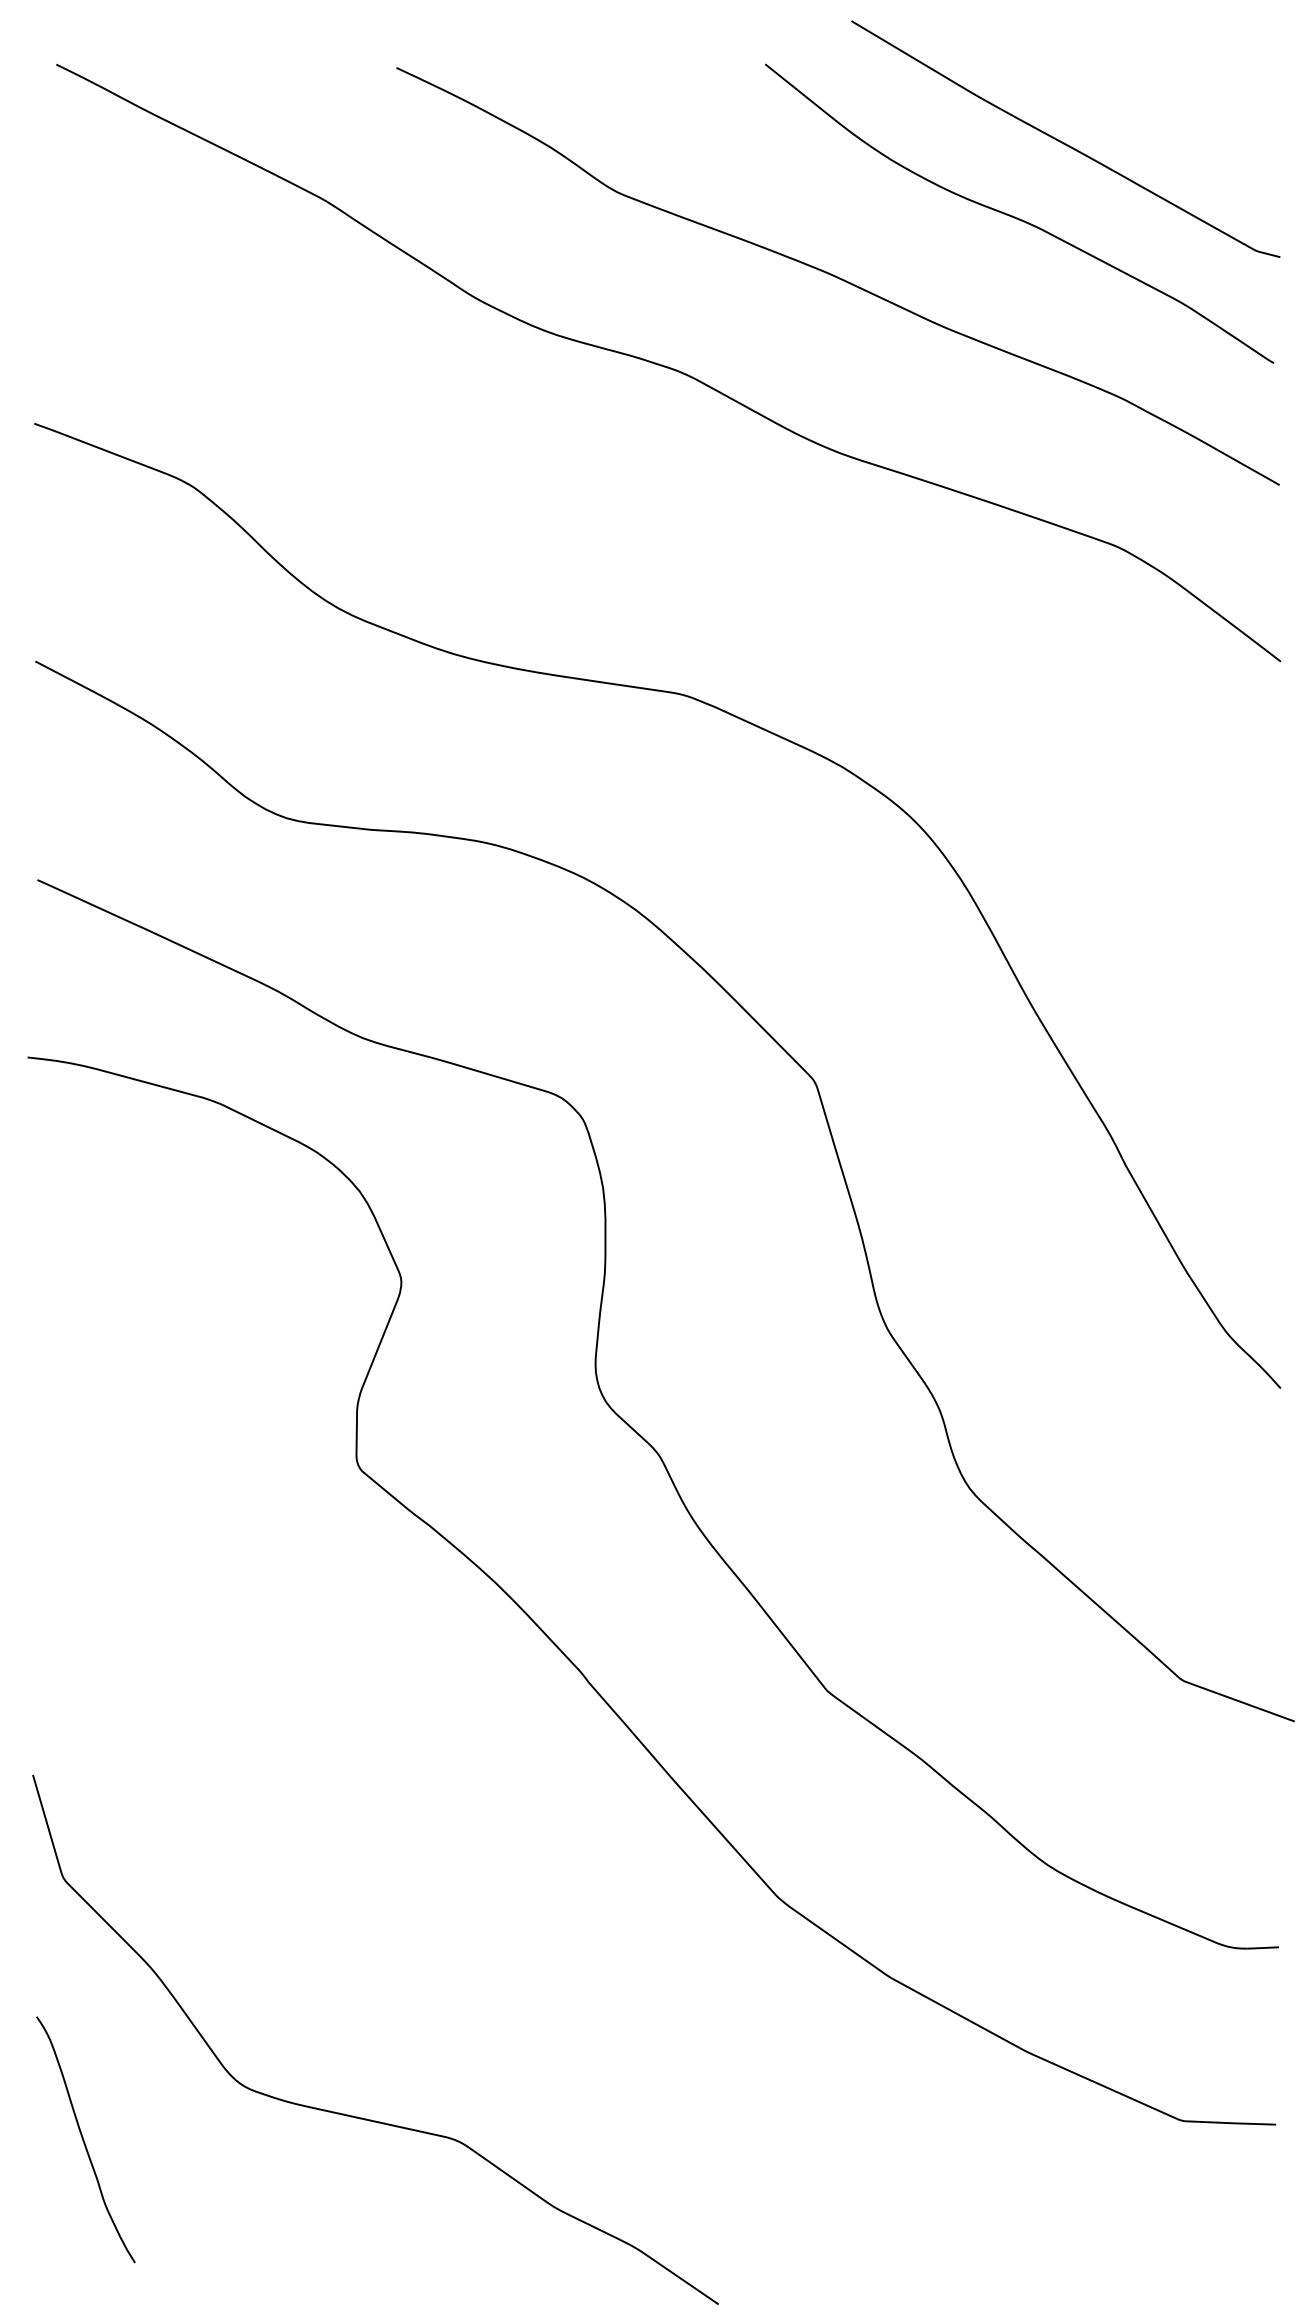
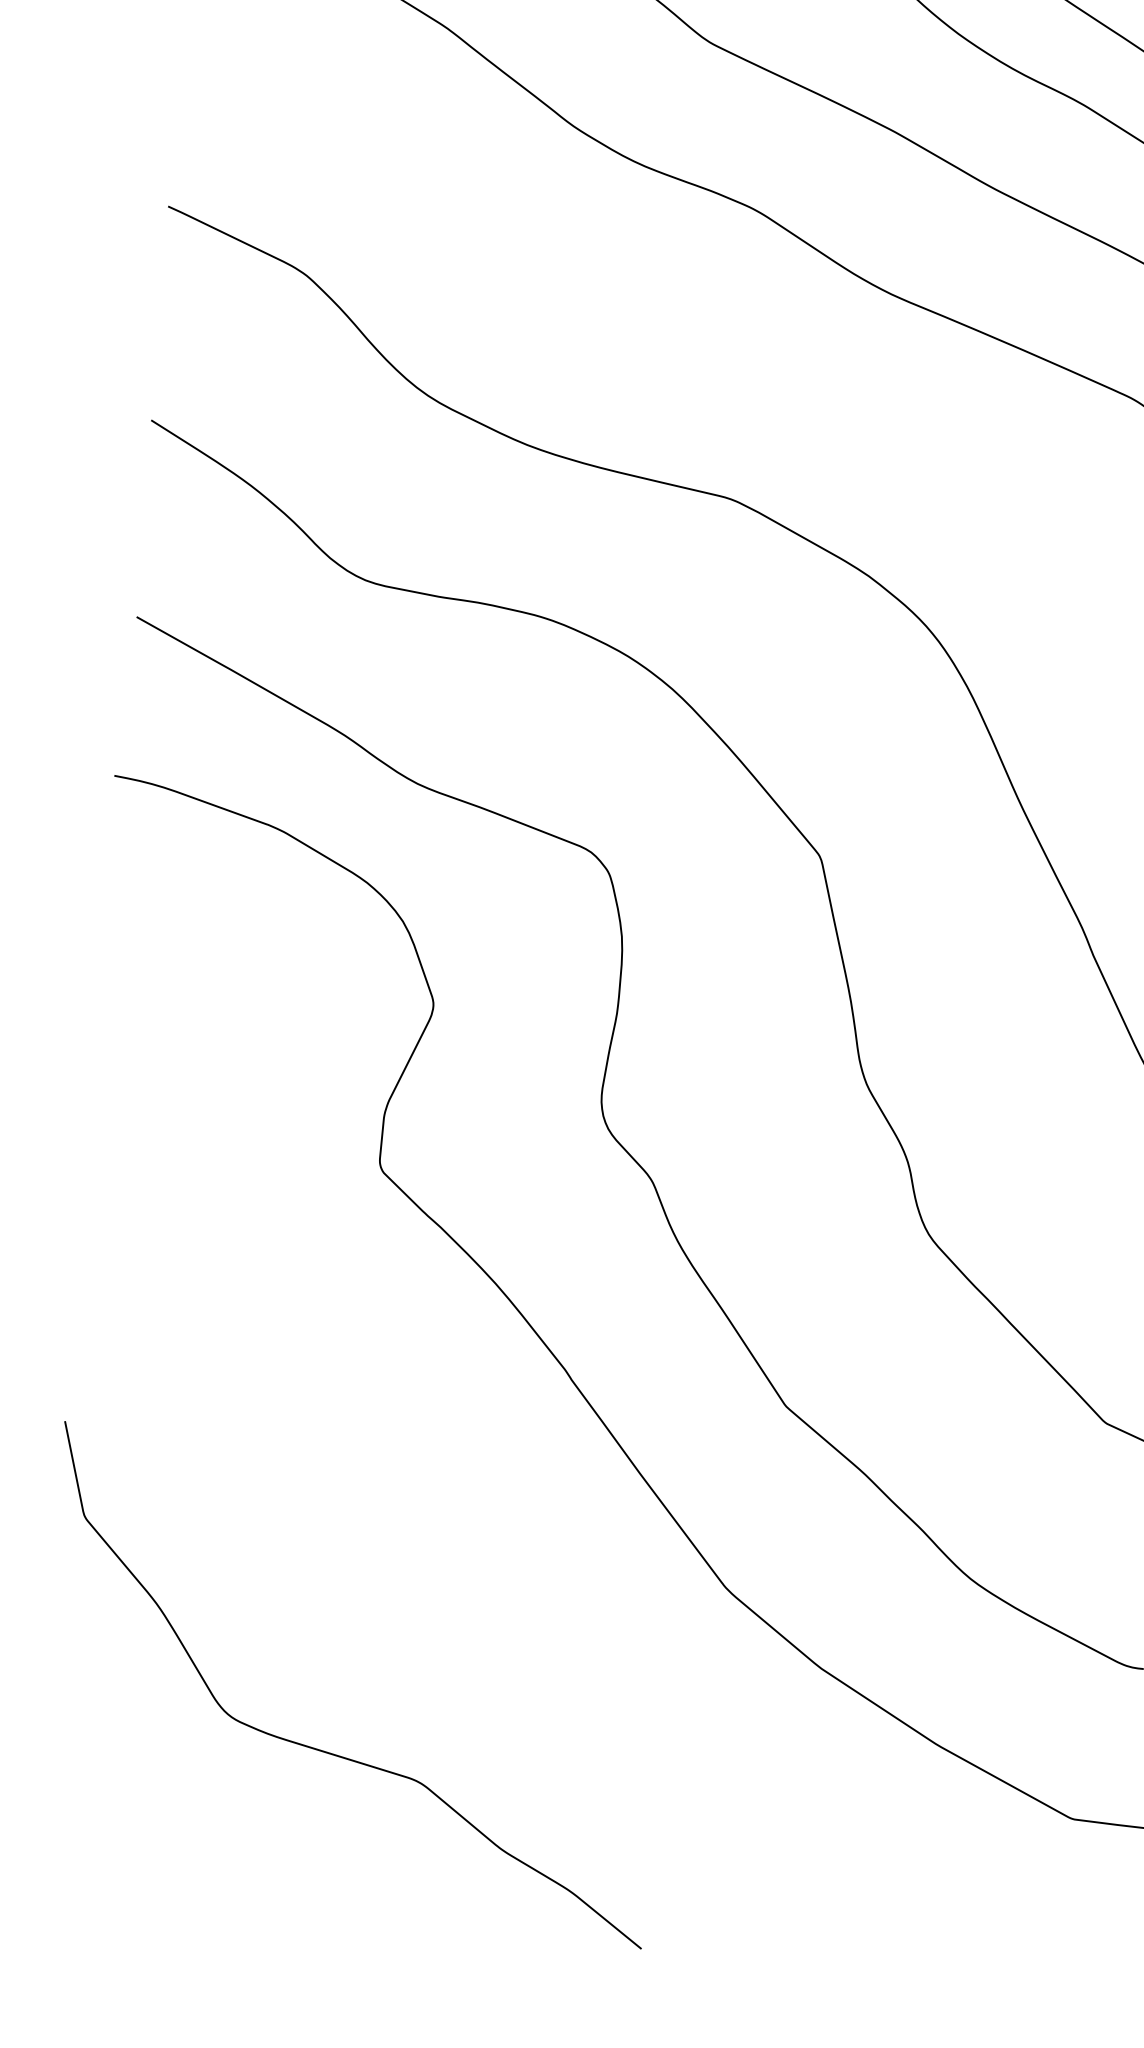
curve: (84, 2139) -> (83, 1752), removed

